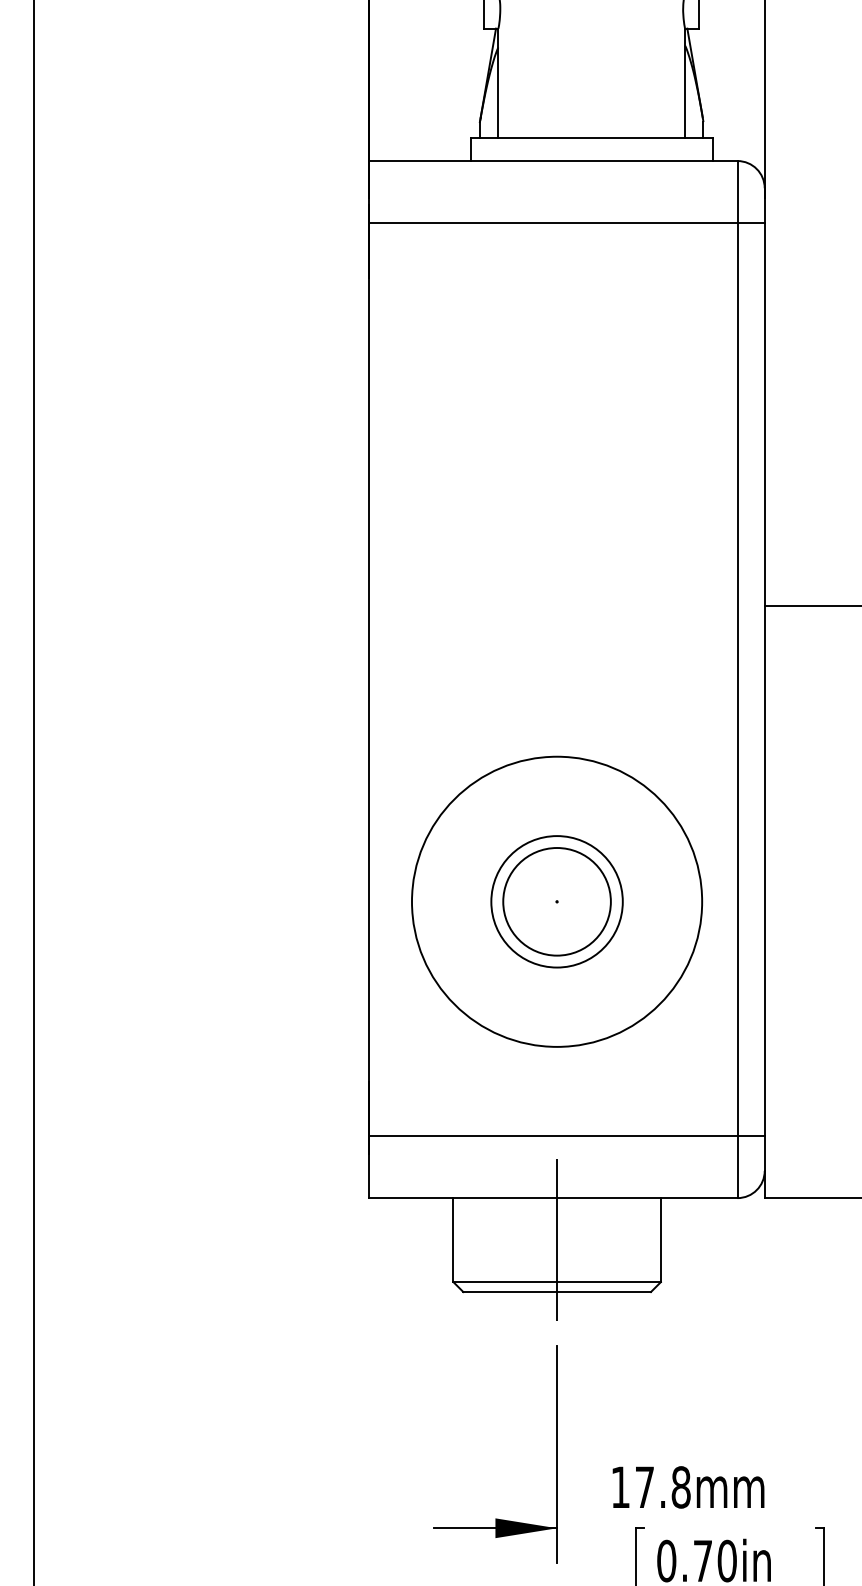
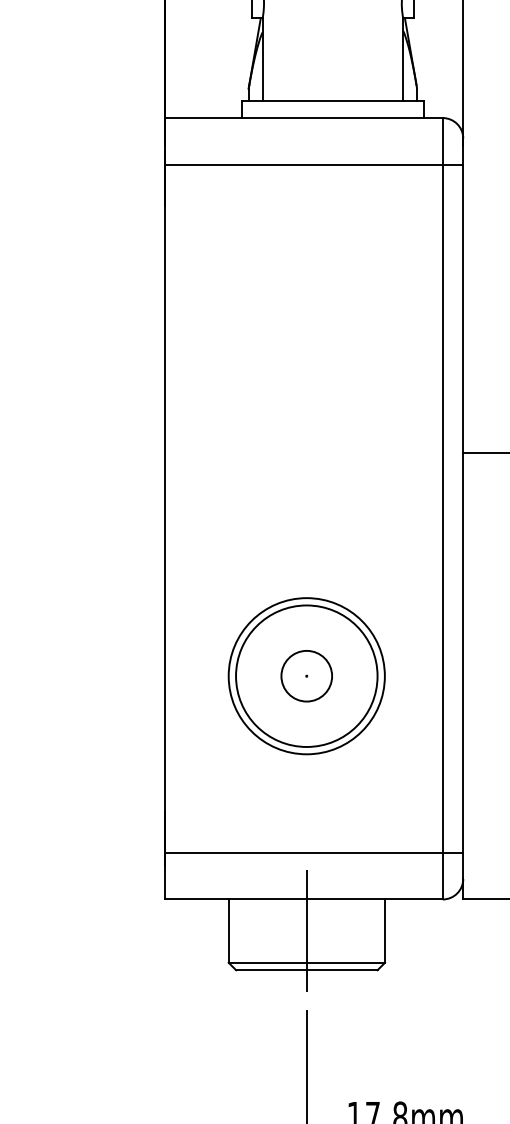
circle: (556, 901) -> (306, 675), size x0.62
circle: (556, 901) -> (306, 675), size x0.71
circle: (556, 901) -> (306, 675), size x1.43

